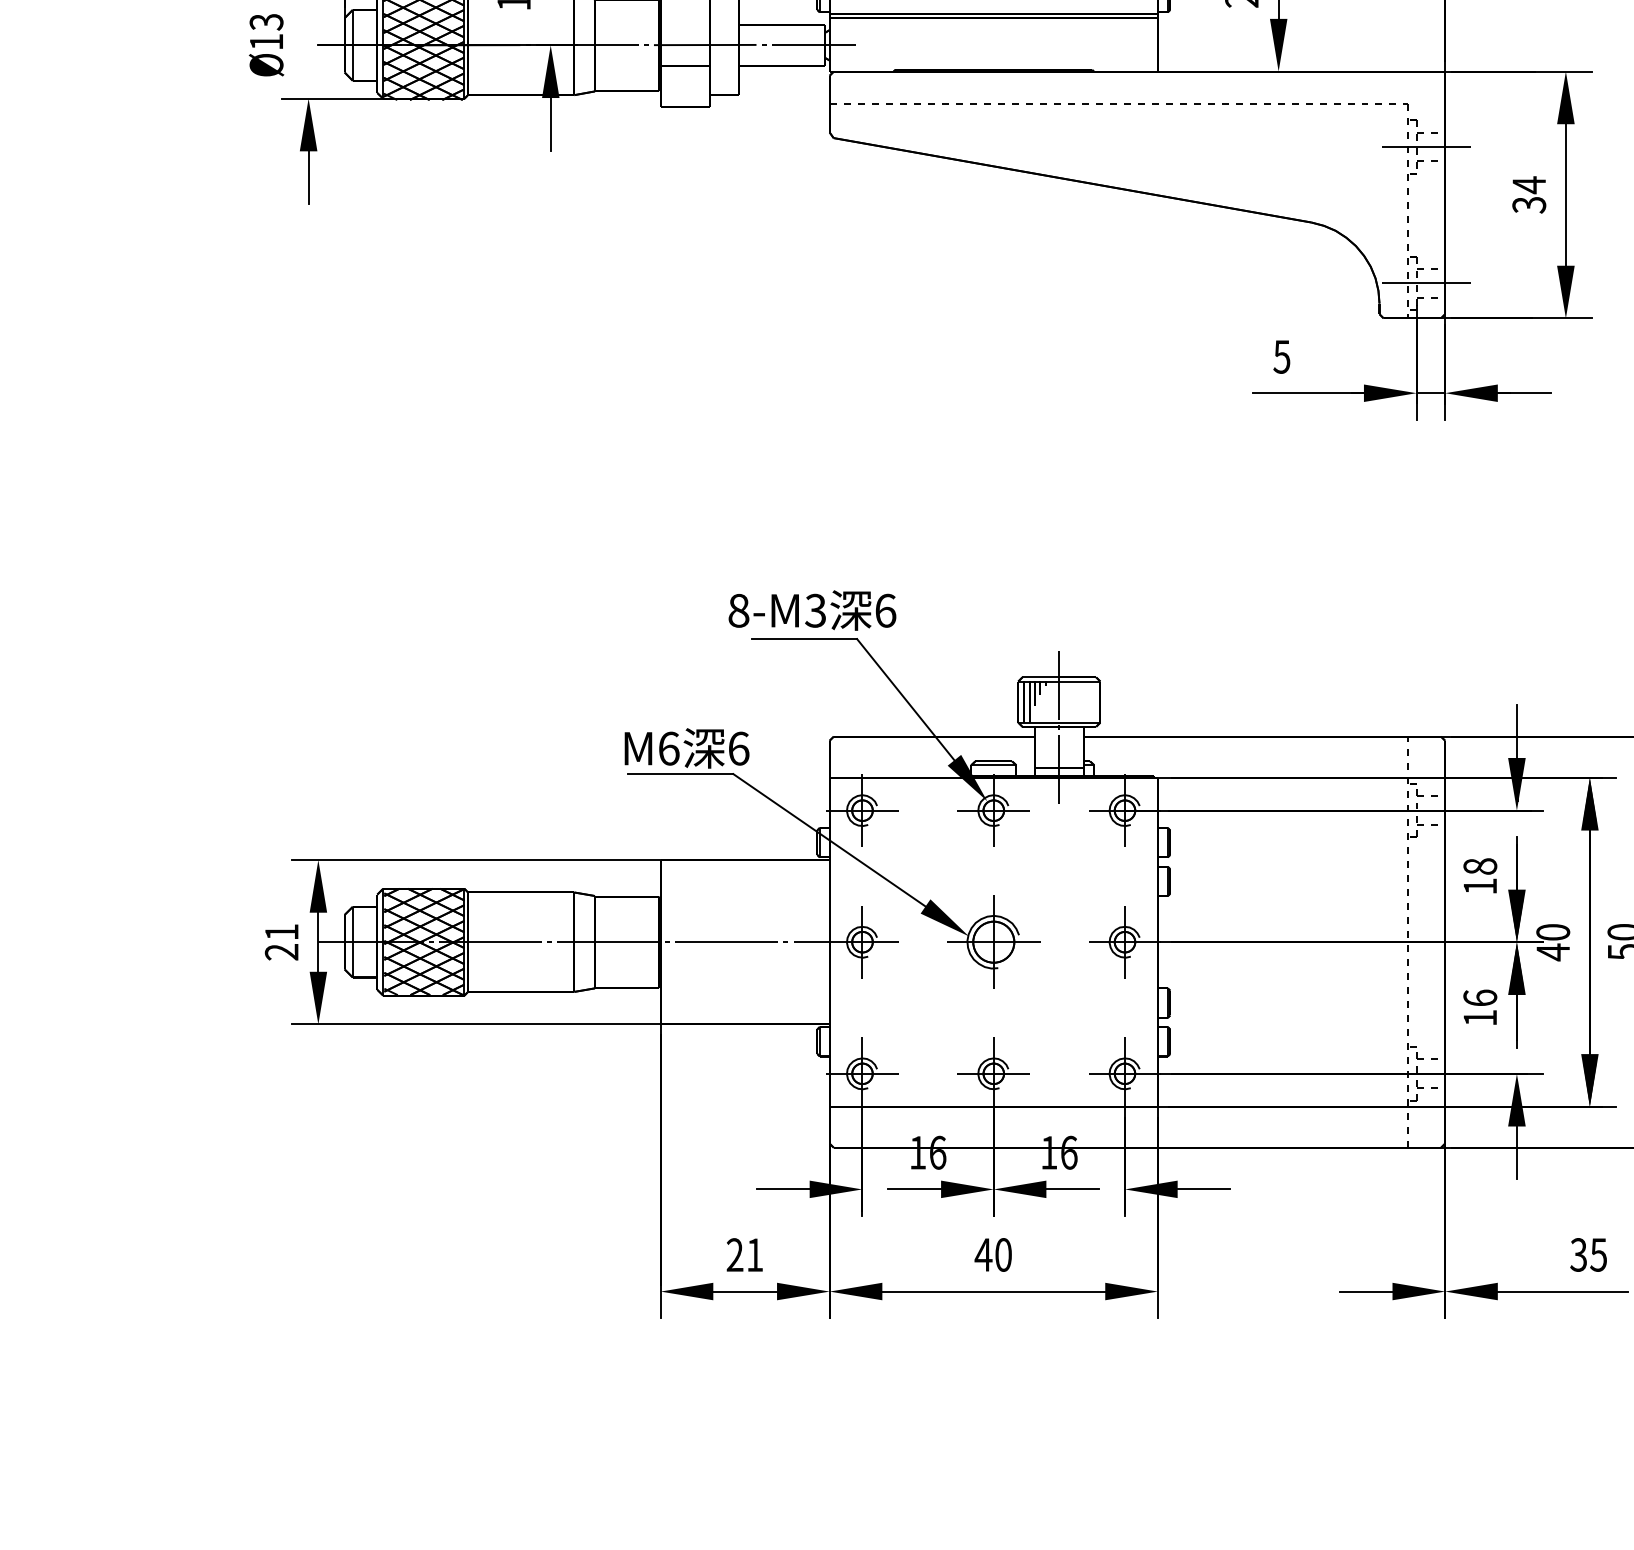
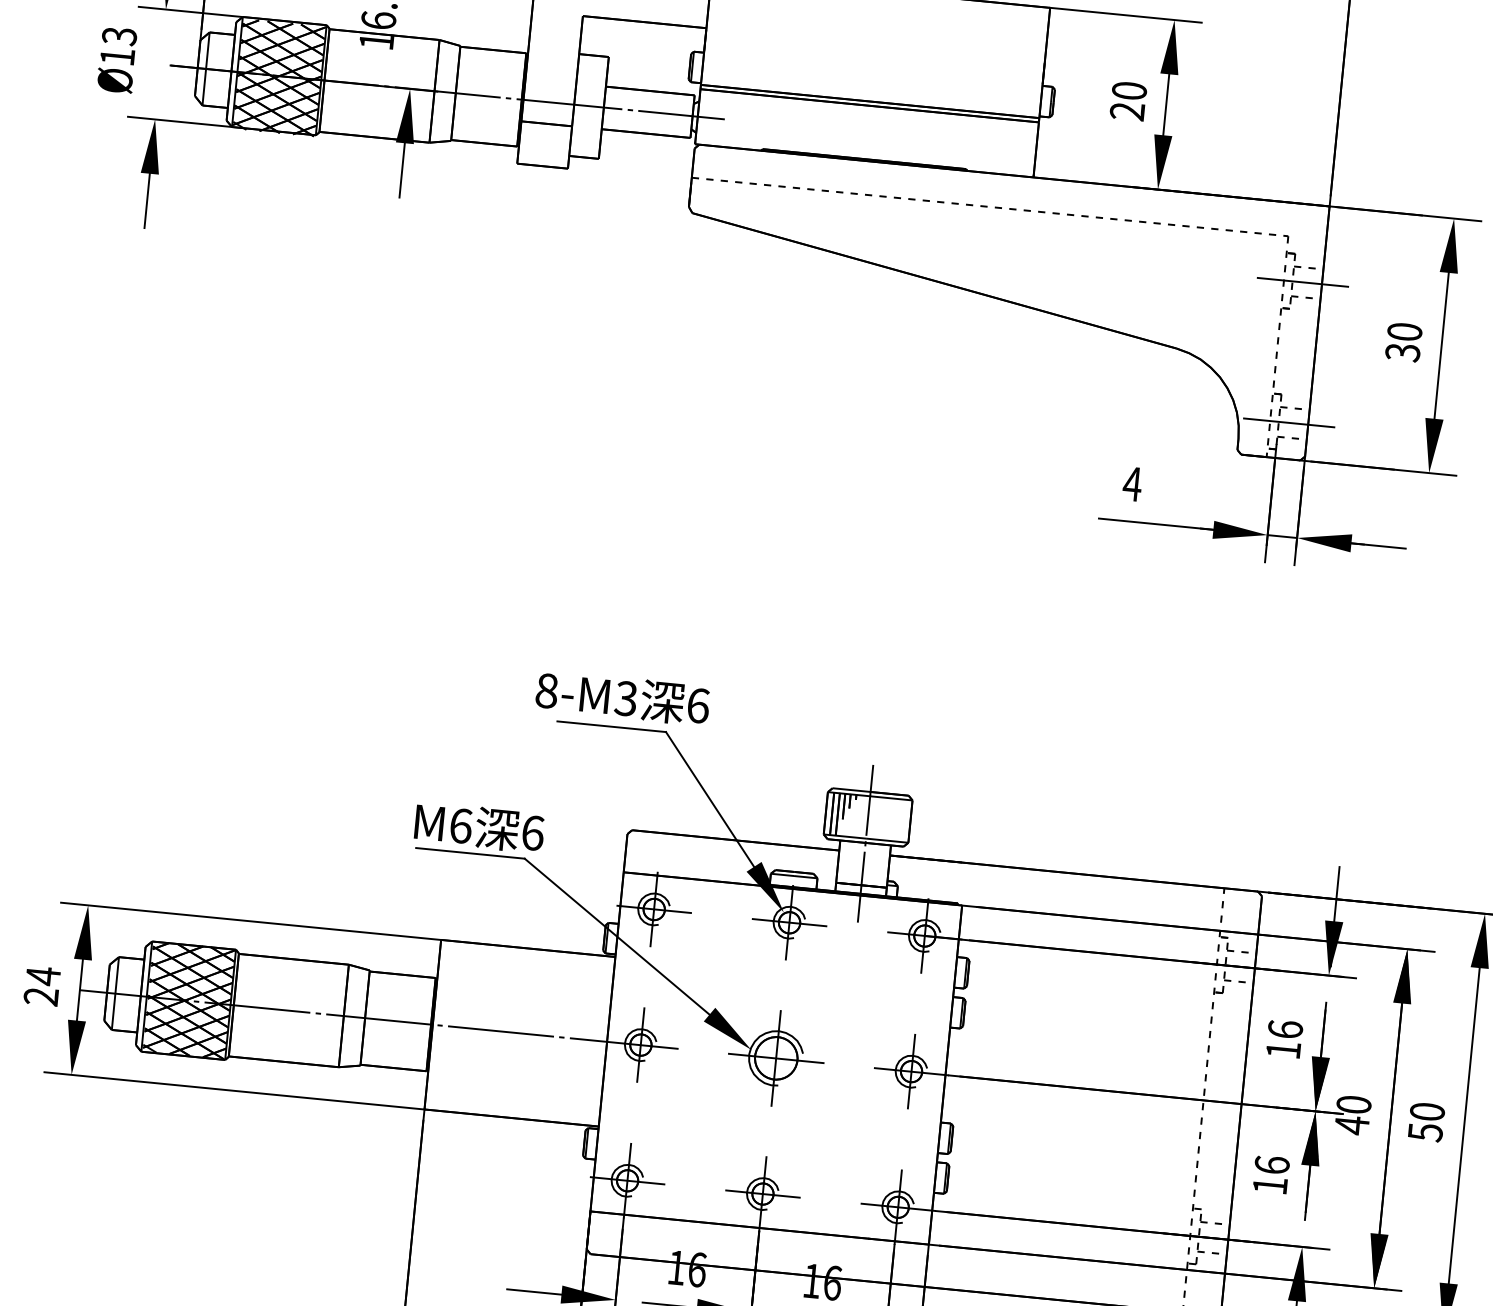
text: (1529, 185) -> (1405, 332), 34 -> 30
text: (1281, 356) -> (1132, 483), 5 -> 4
text: (1480, 866) -> (1285, 1029), 18 -> 16
text: (281, 932) -> (42, 976), 21 -> 24

